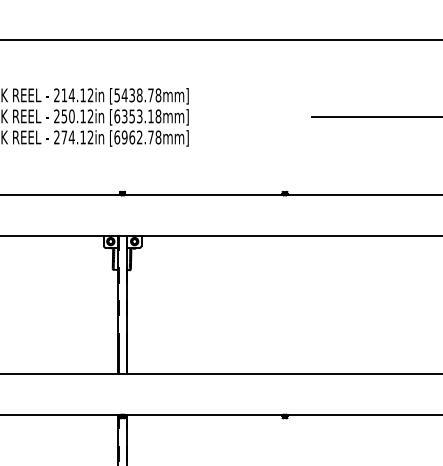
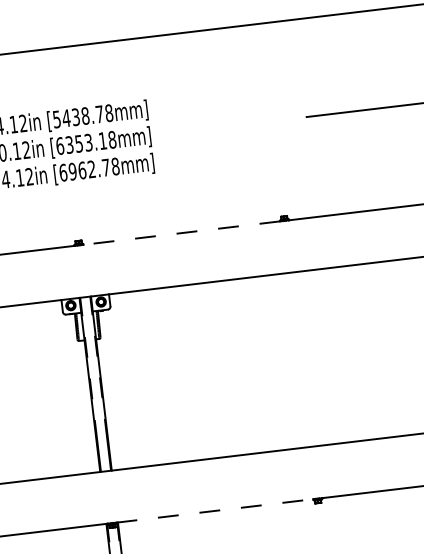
line: (203, 195) -> (181, 233), solid -> dashed
line: (203, 414) -> (214, 510), solid -> dashed

